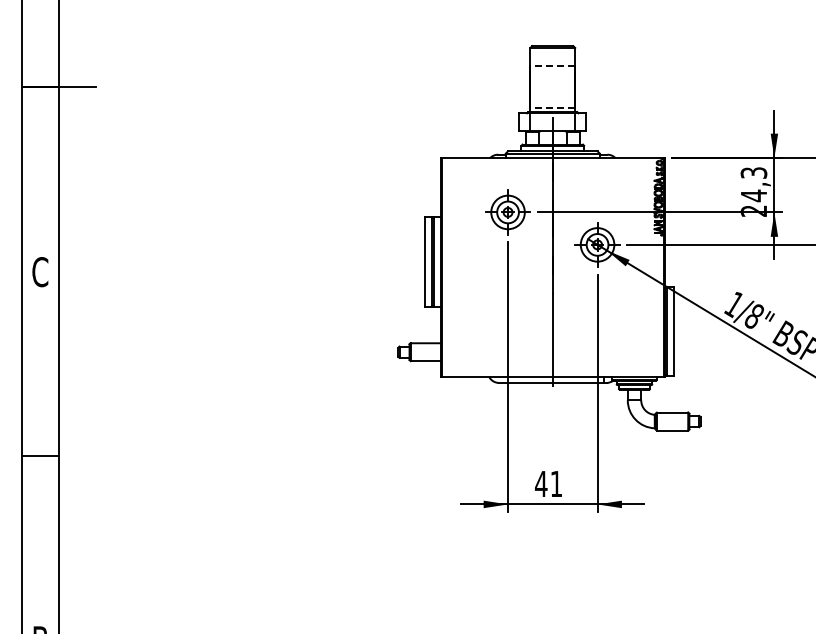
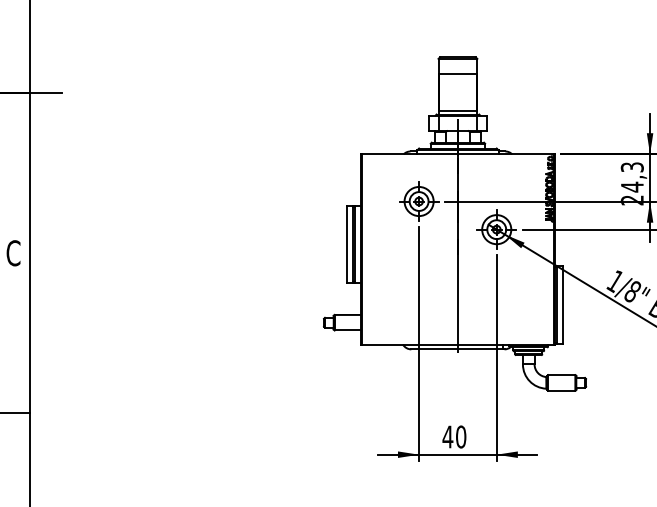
line: (552, 65) -> (457, 74), dashed -> solid
line: (552, 107) -> (457, 110), dashed -> solid
text: (556, 483) -> (461, 436), 41 -> 40

